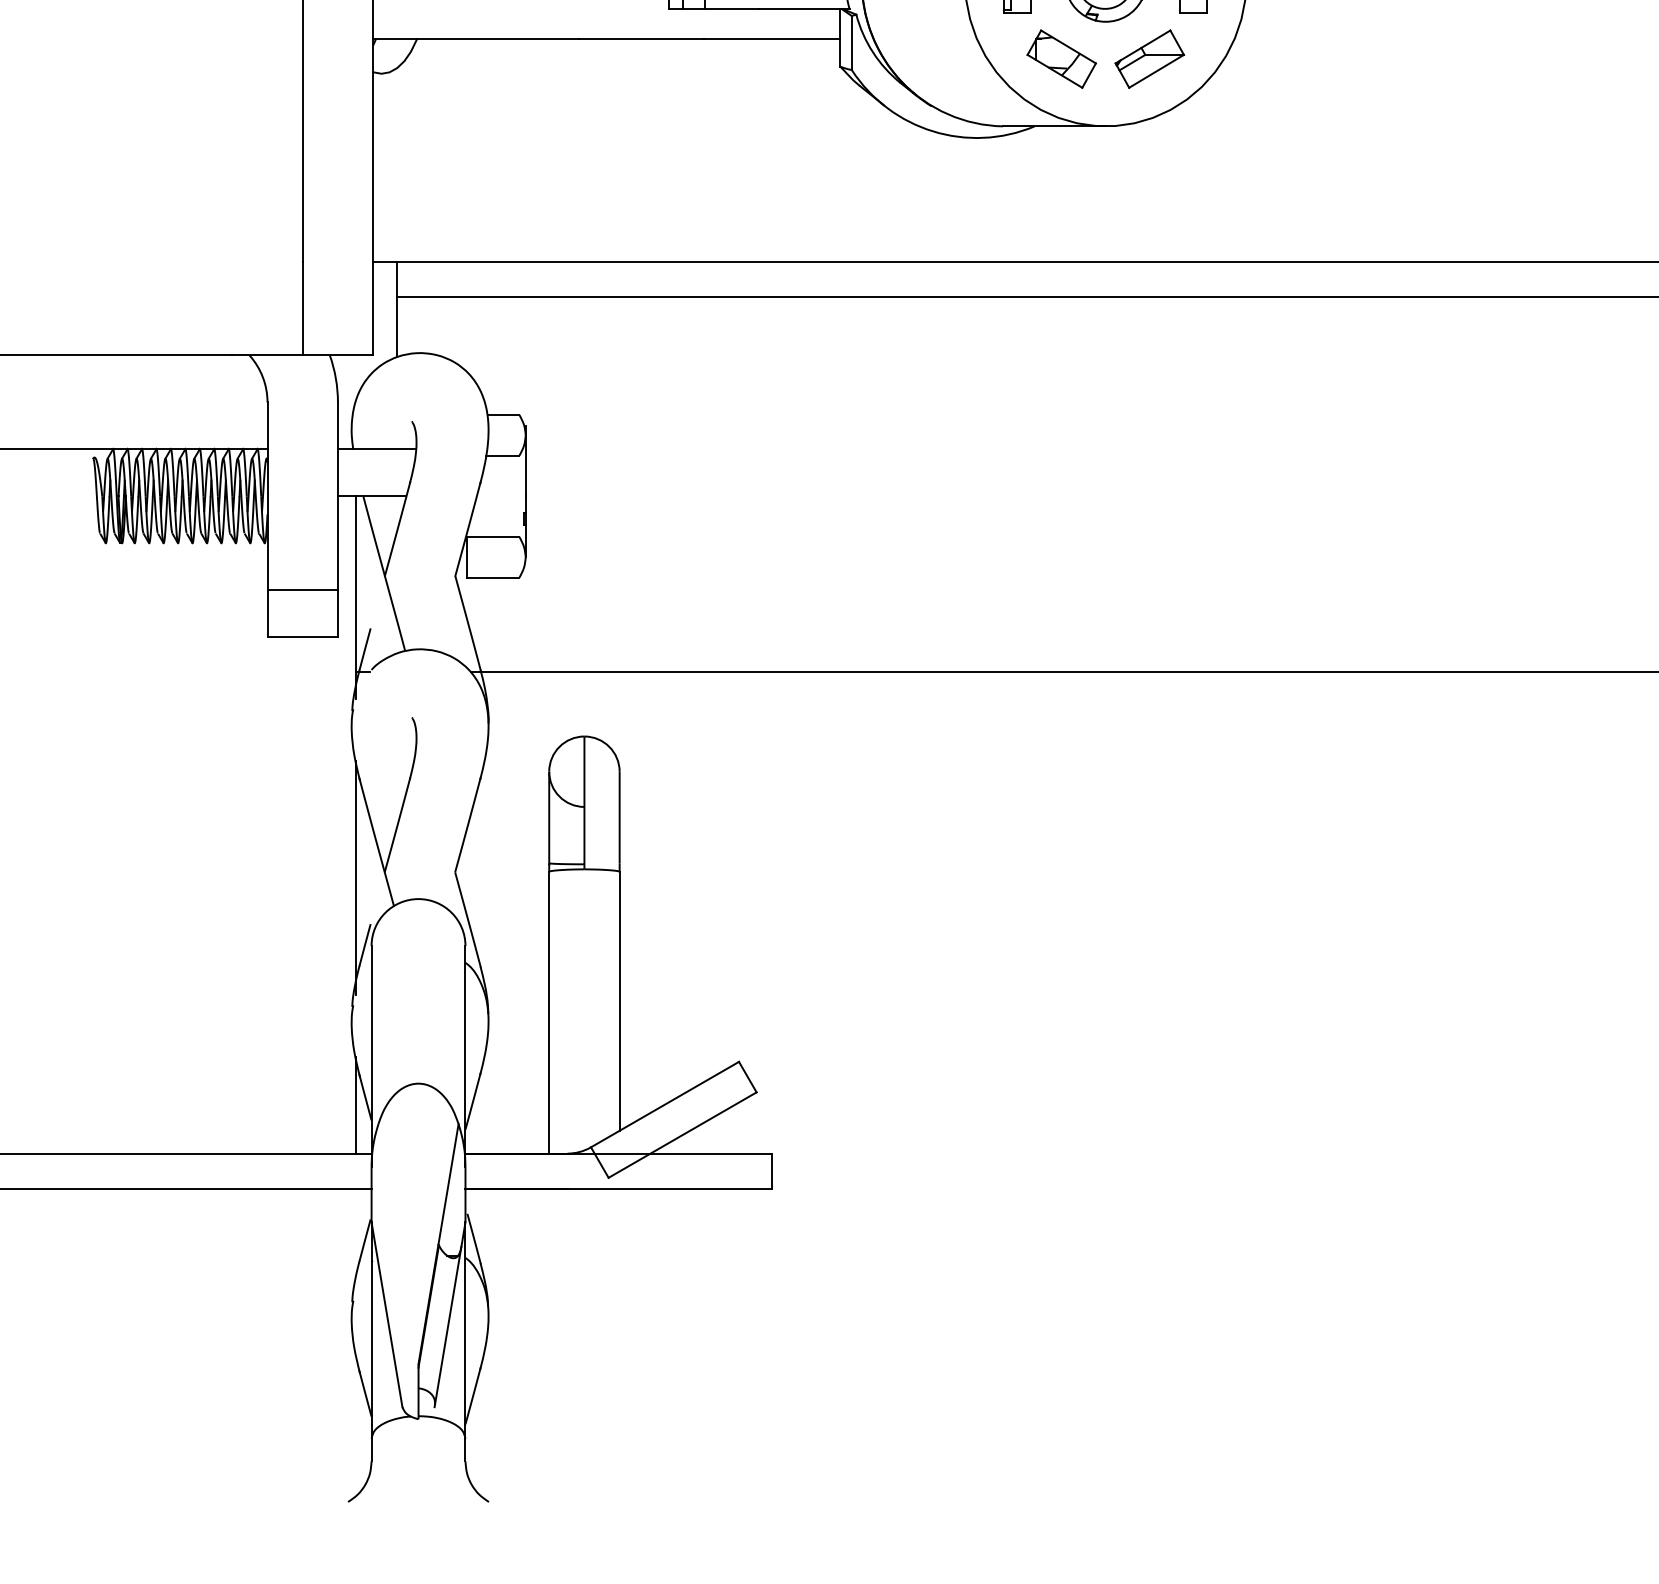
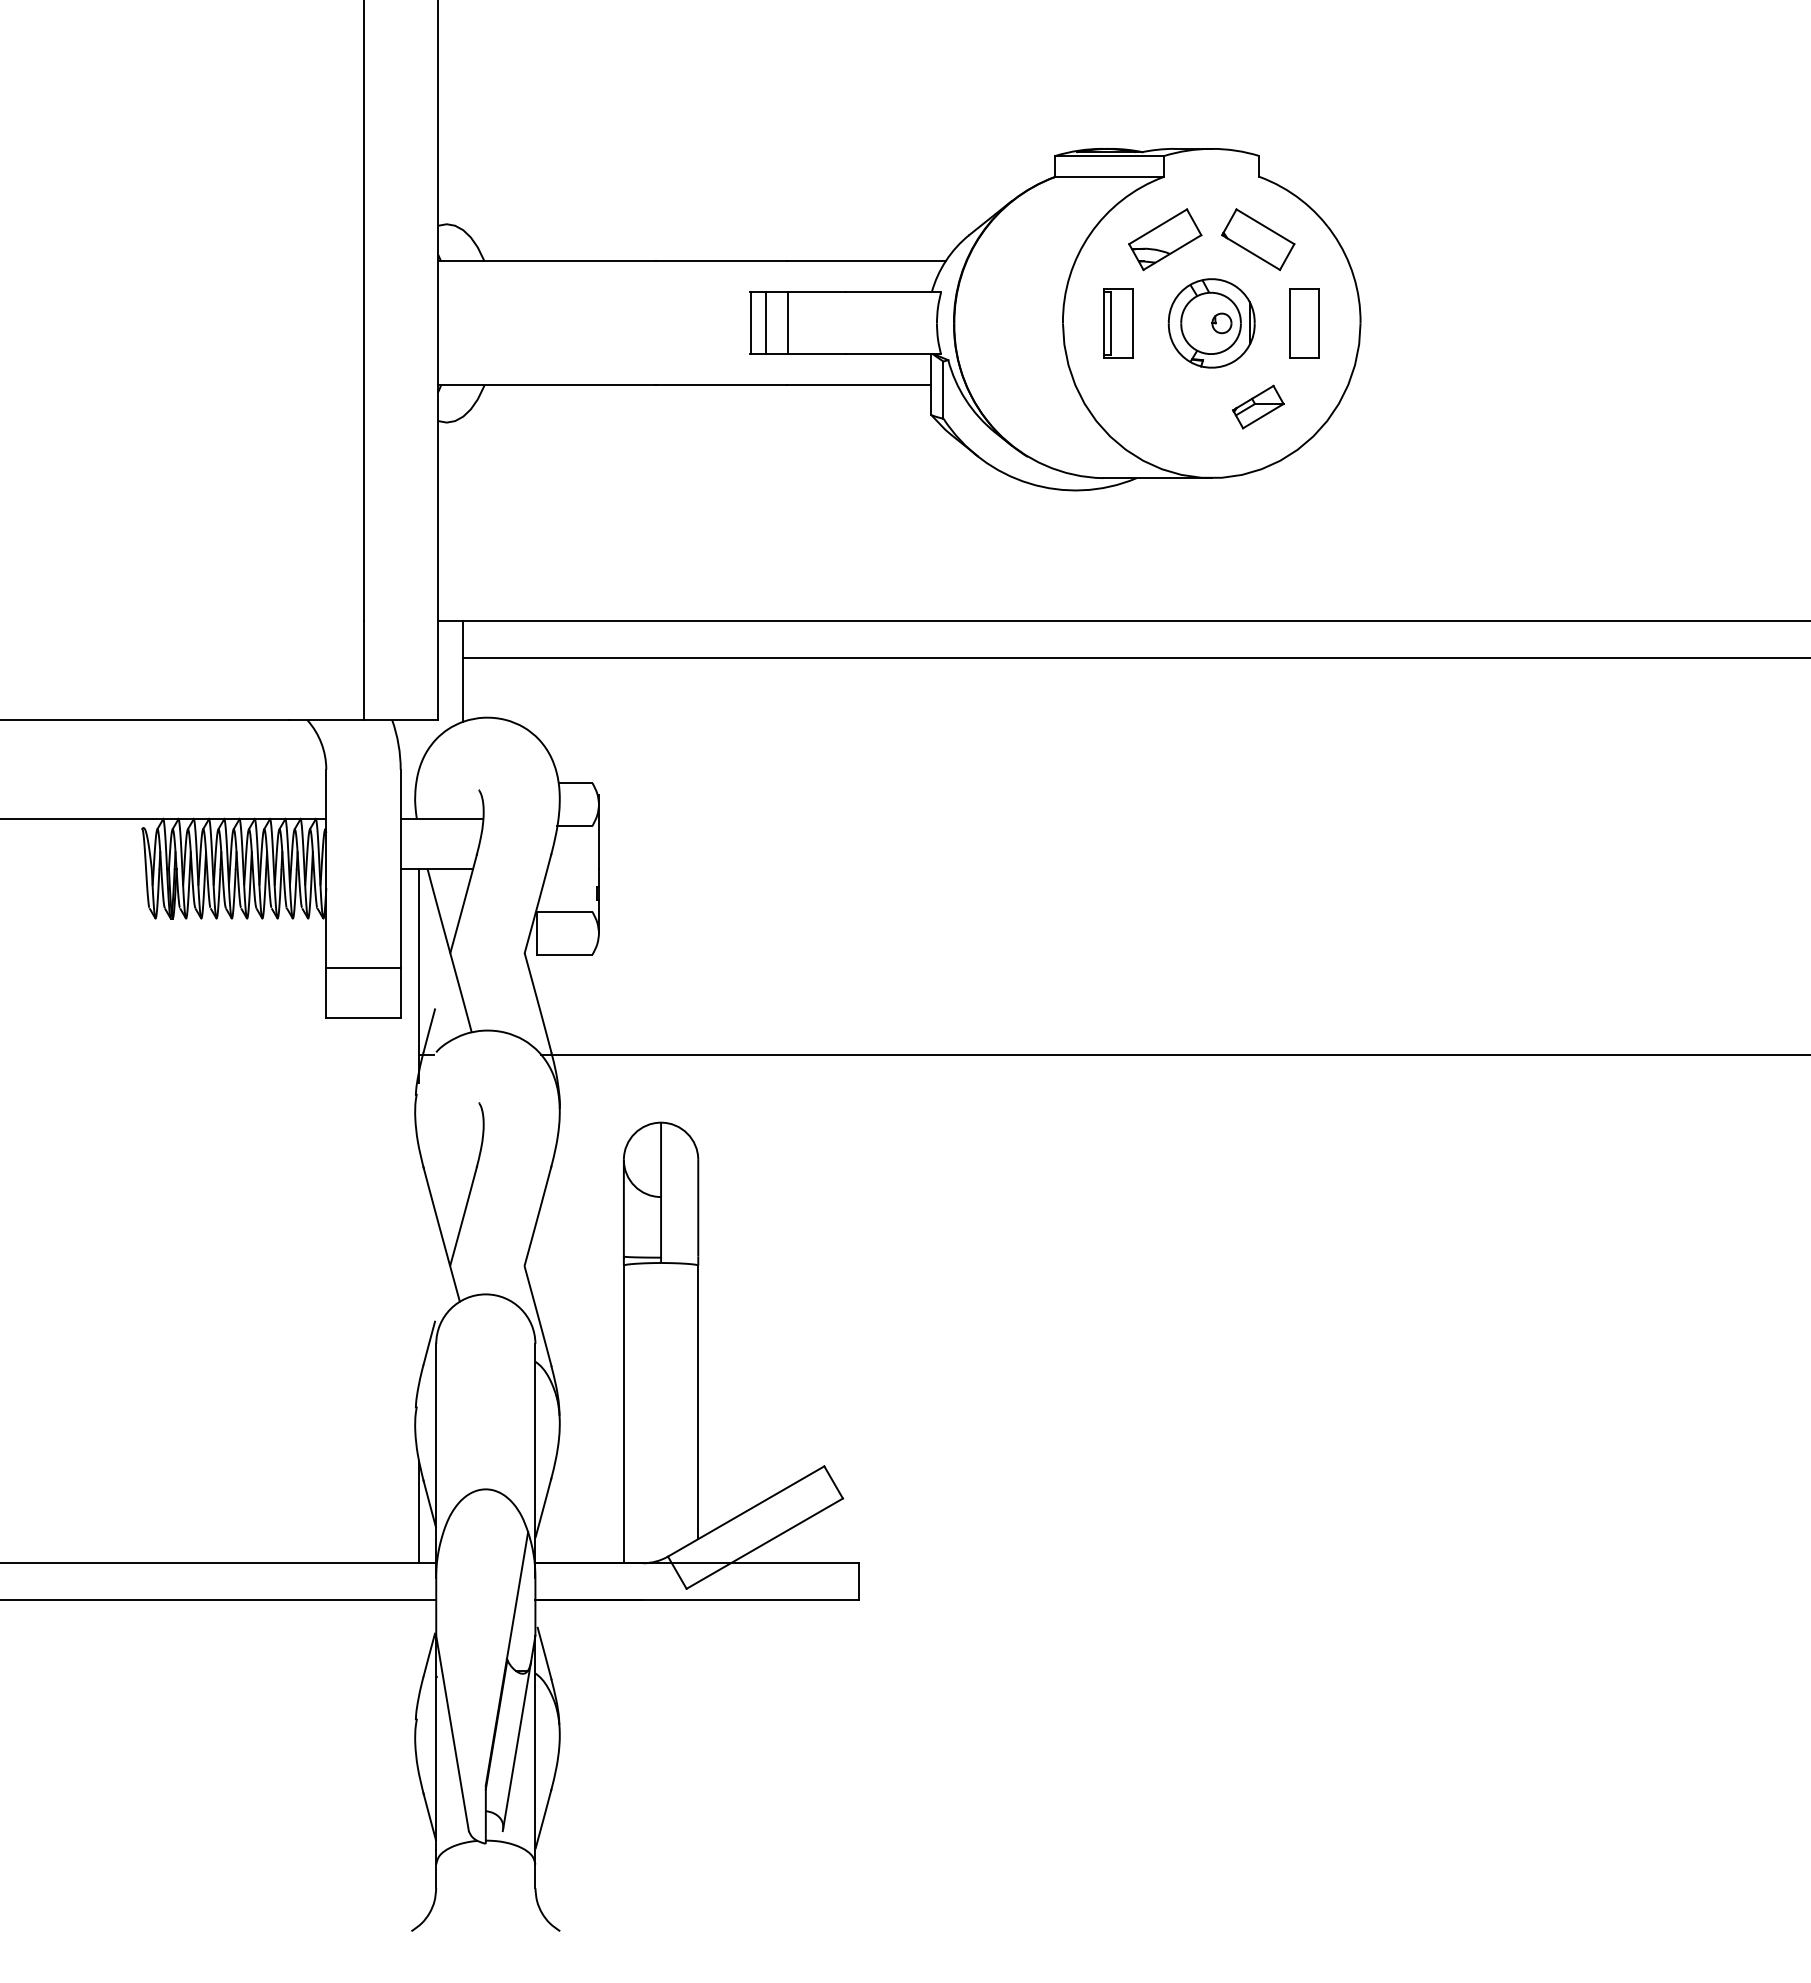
part: (1061, 58) -> (1165, 406), removed
part: (1150, 58) -> (1258, 406), size x0.7
line: (355, 877) -> (419, 1271), removed

